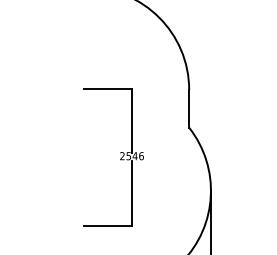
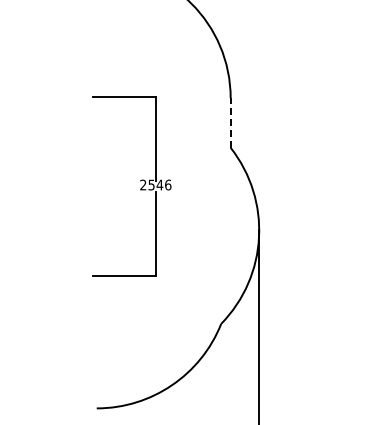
line: (189, 109) -> (230, 123), solid -> dashed

